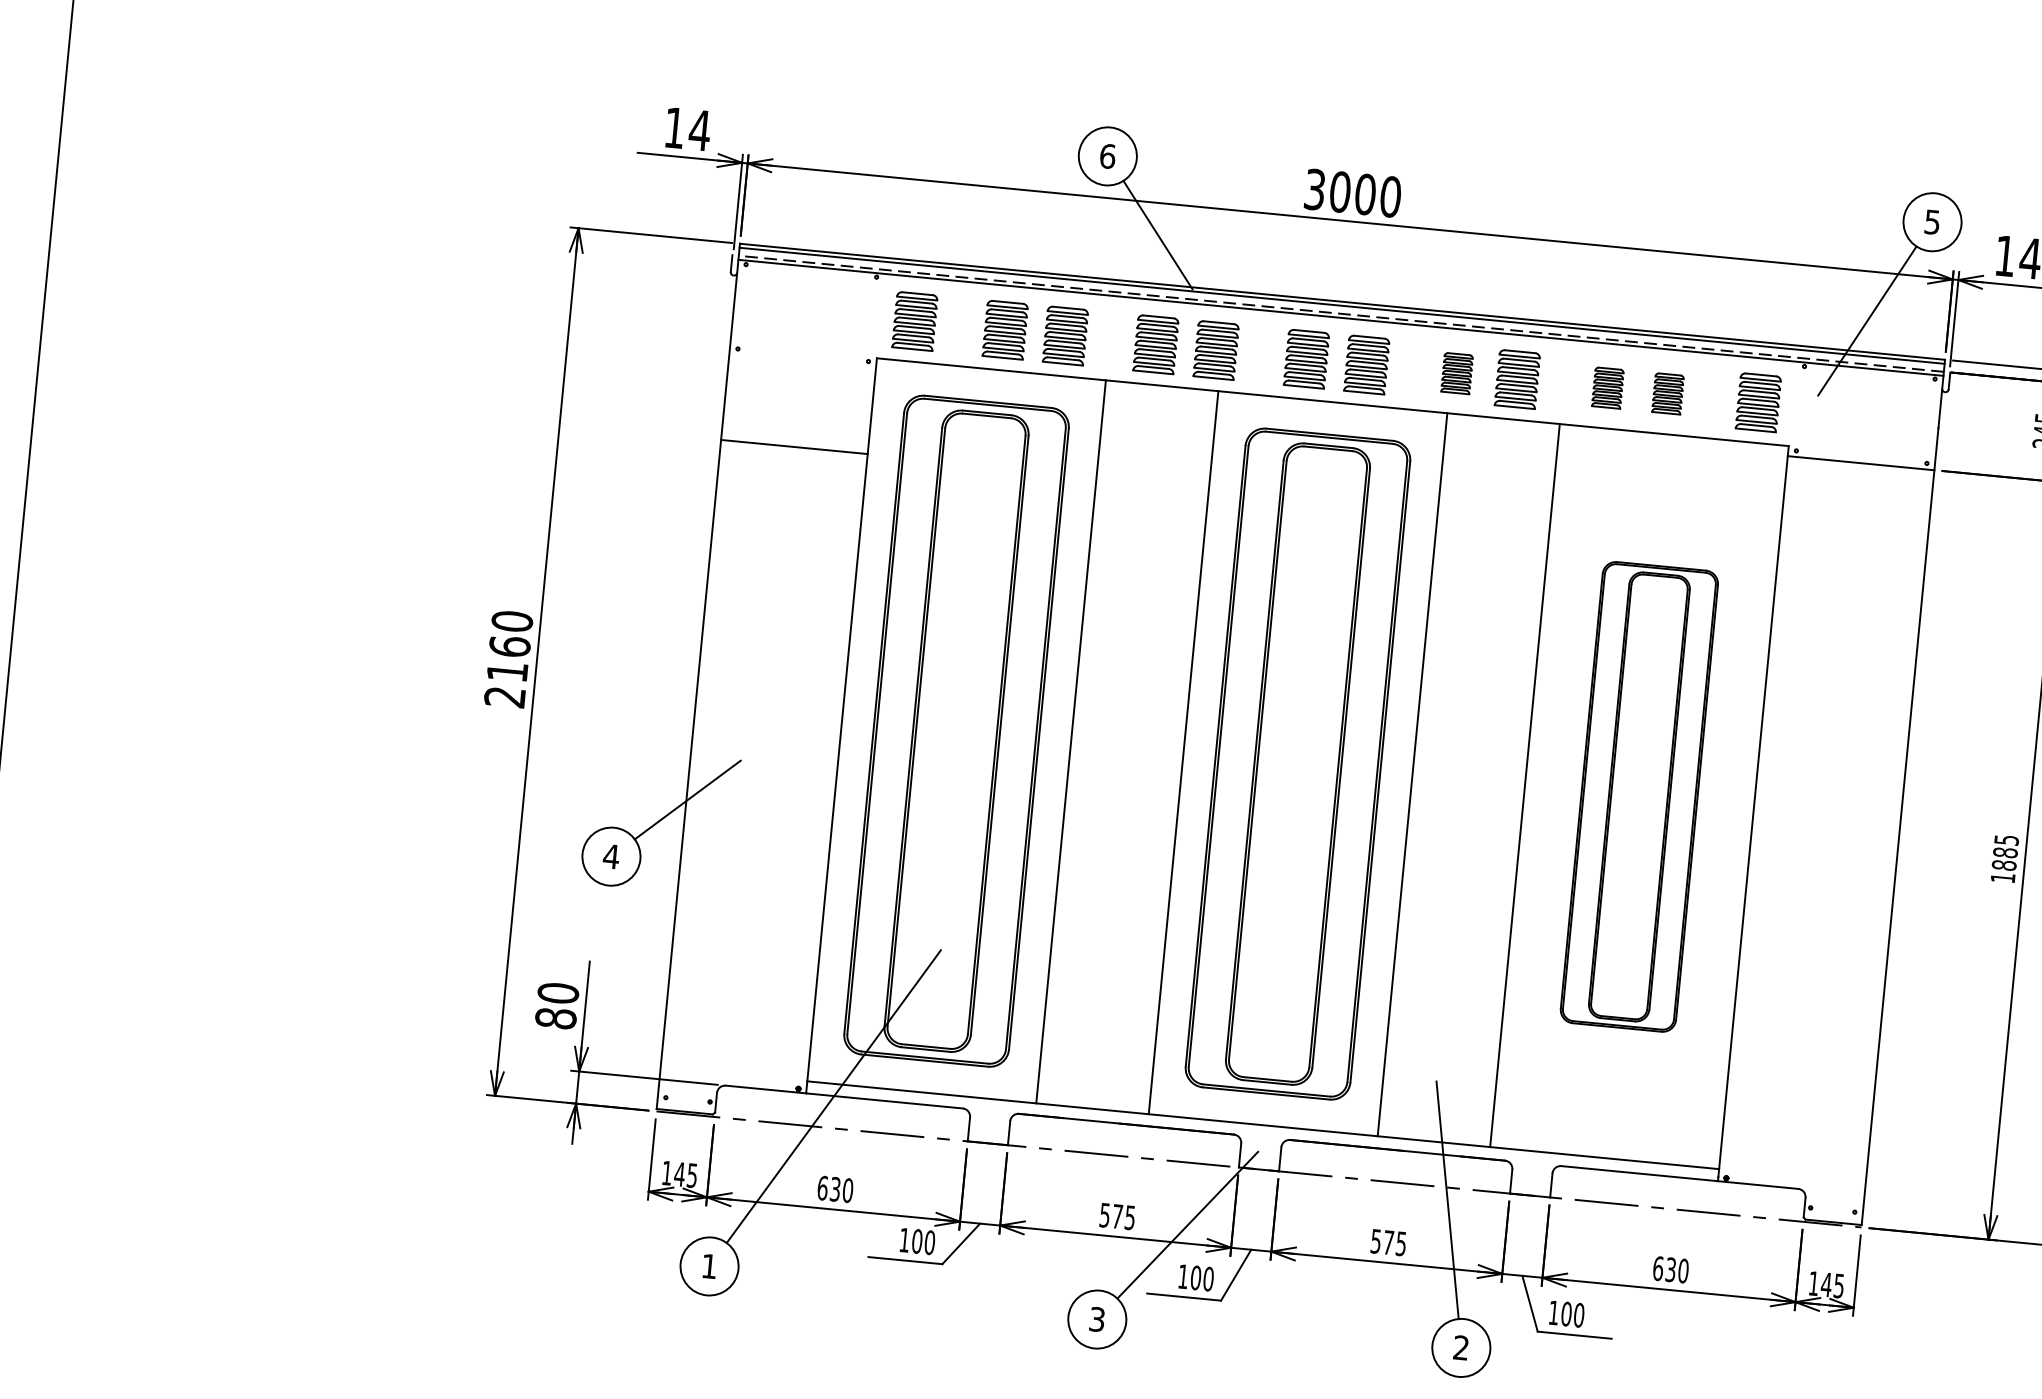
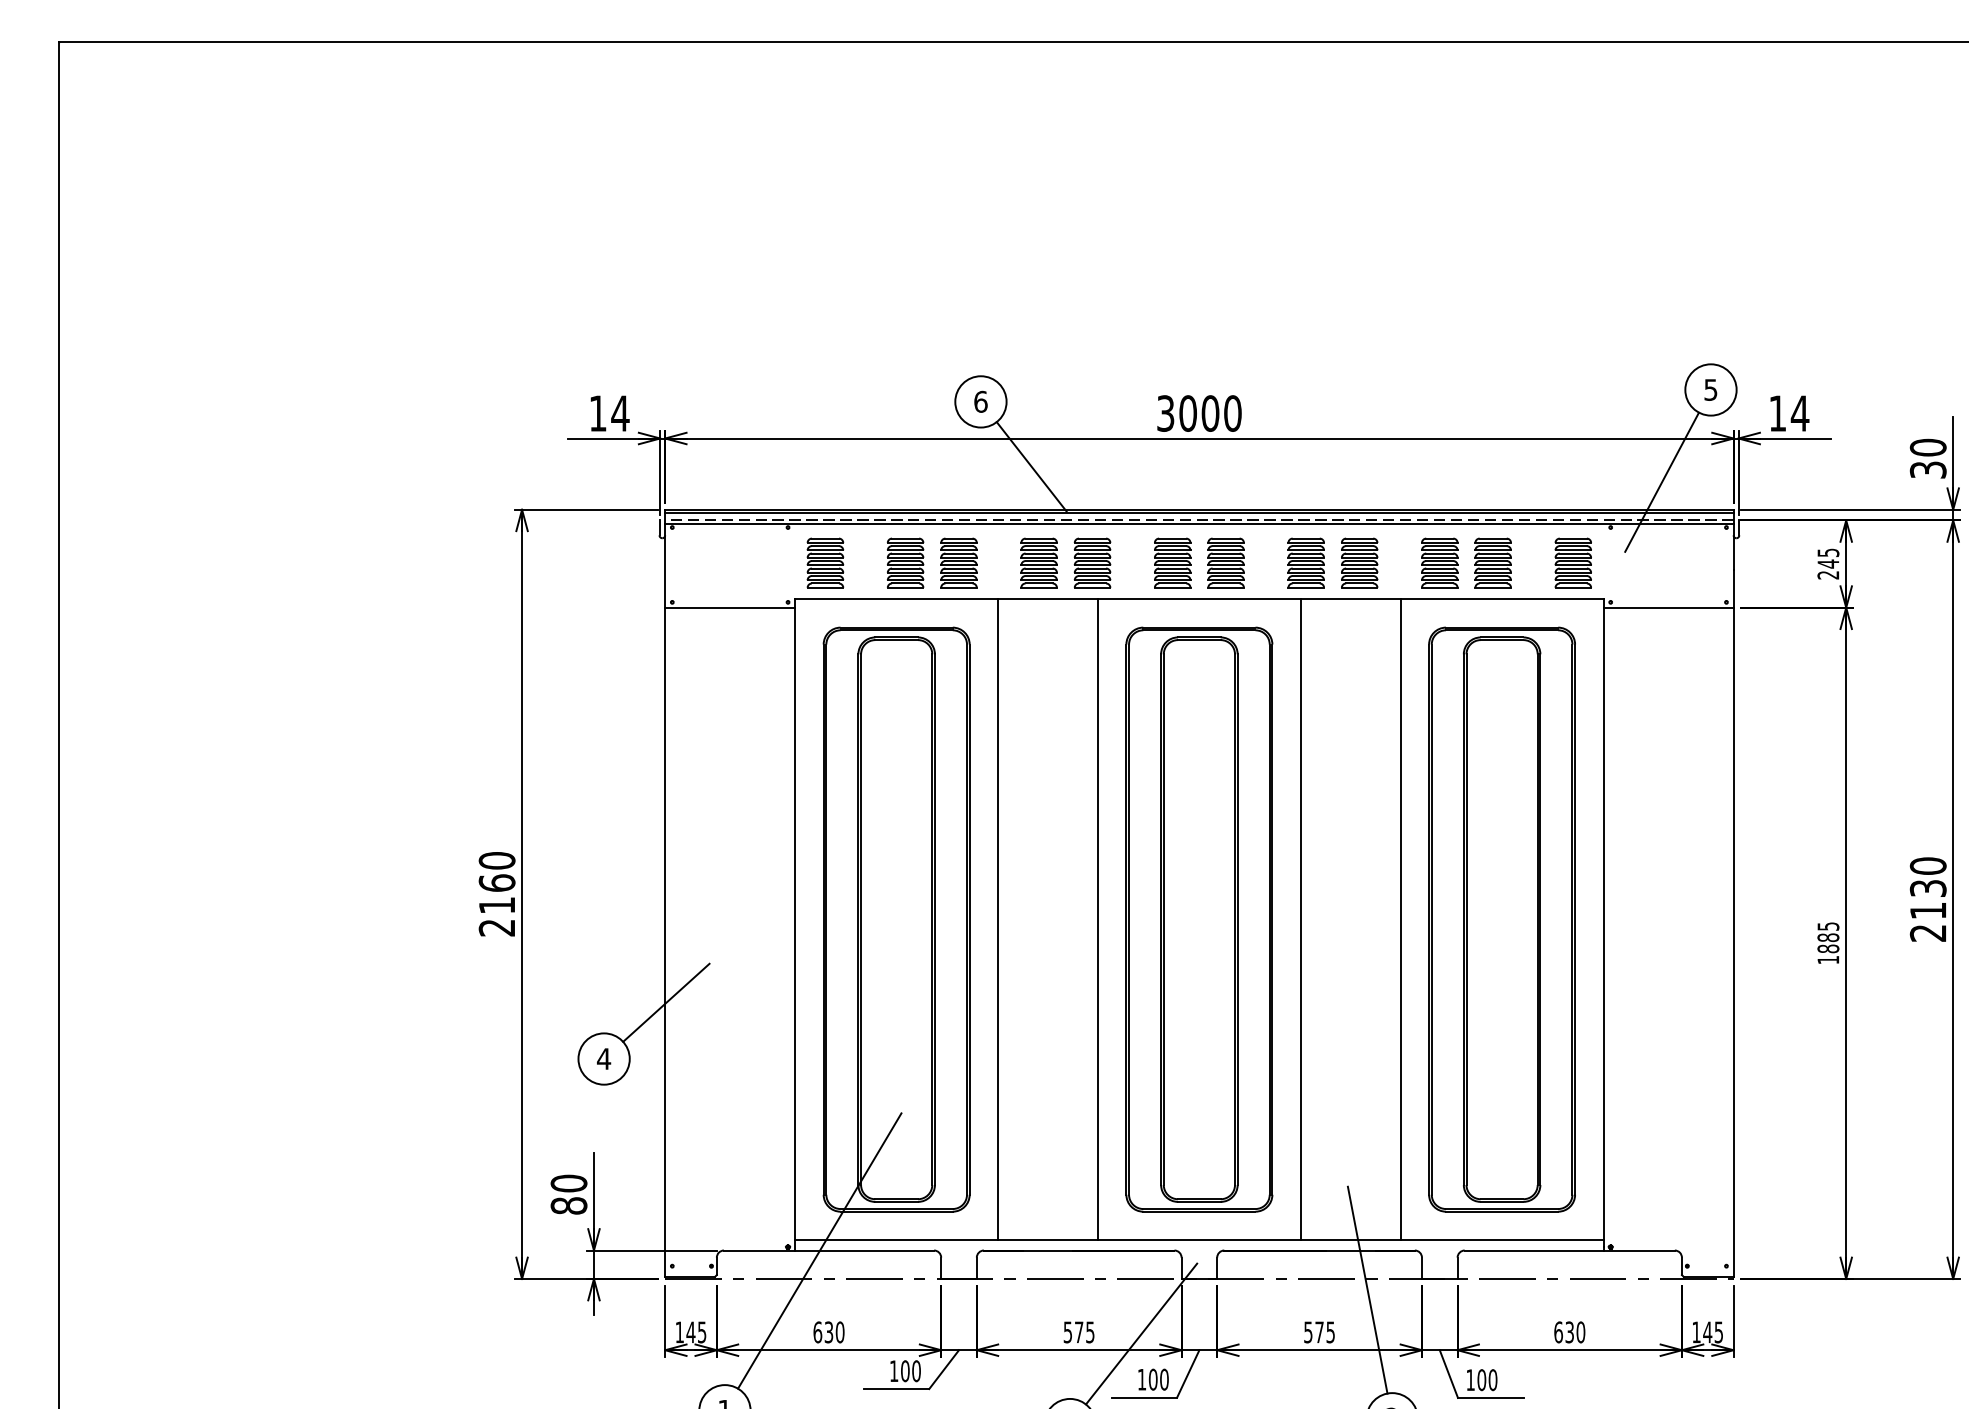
part: (1456, 372) -> (1305, 562), size x1.43
part: (1607, 387) -> (1439, 562), size x1.43
part: (1667, 393) -> (1492, 562), size x1.43
line: (794, 446) -> (730, 607), moved
part: (1638, 796) -> (1501, 919), size x1.43

